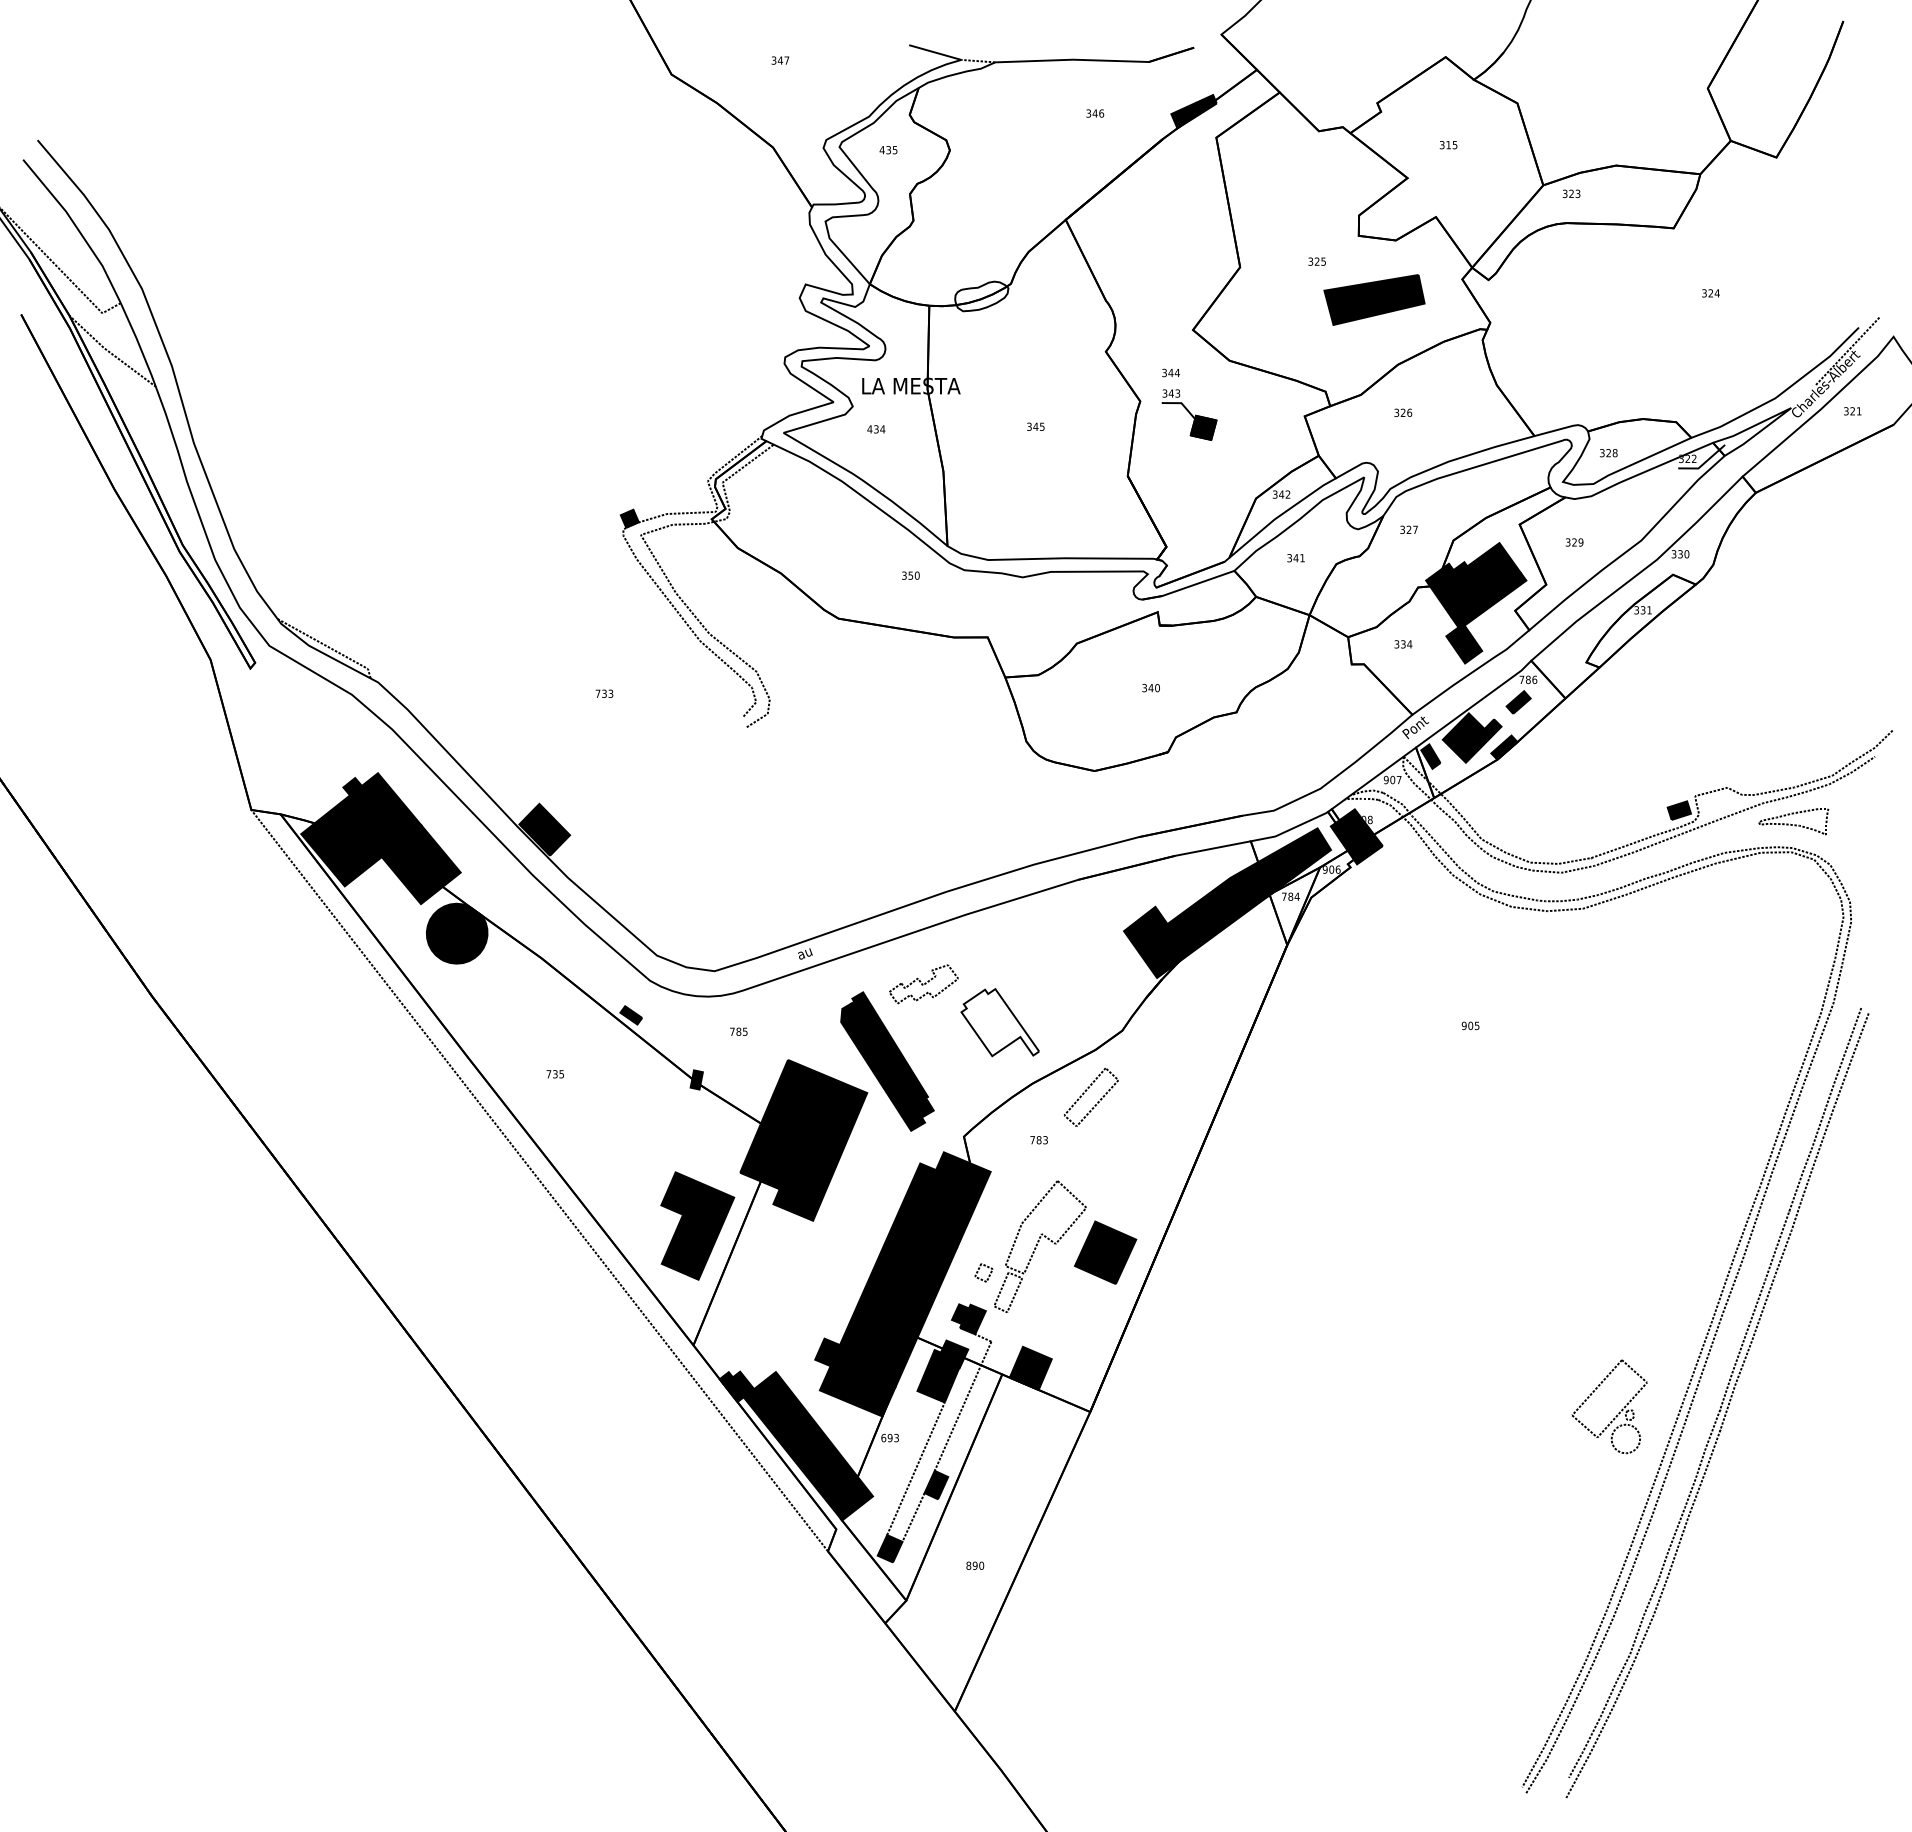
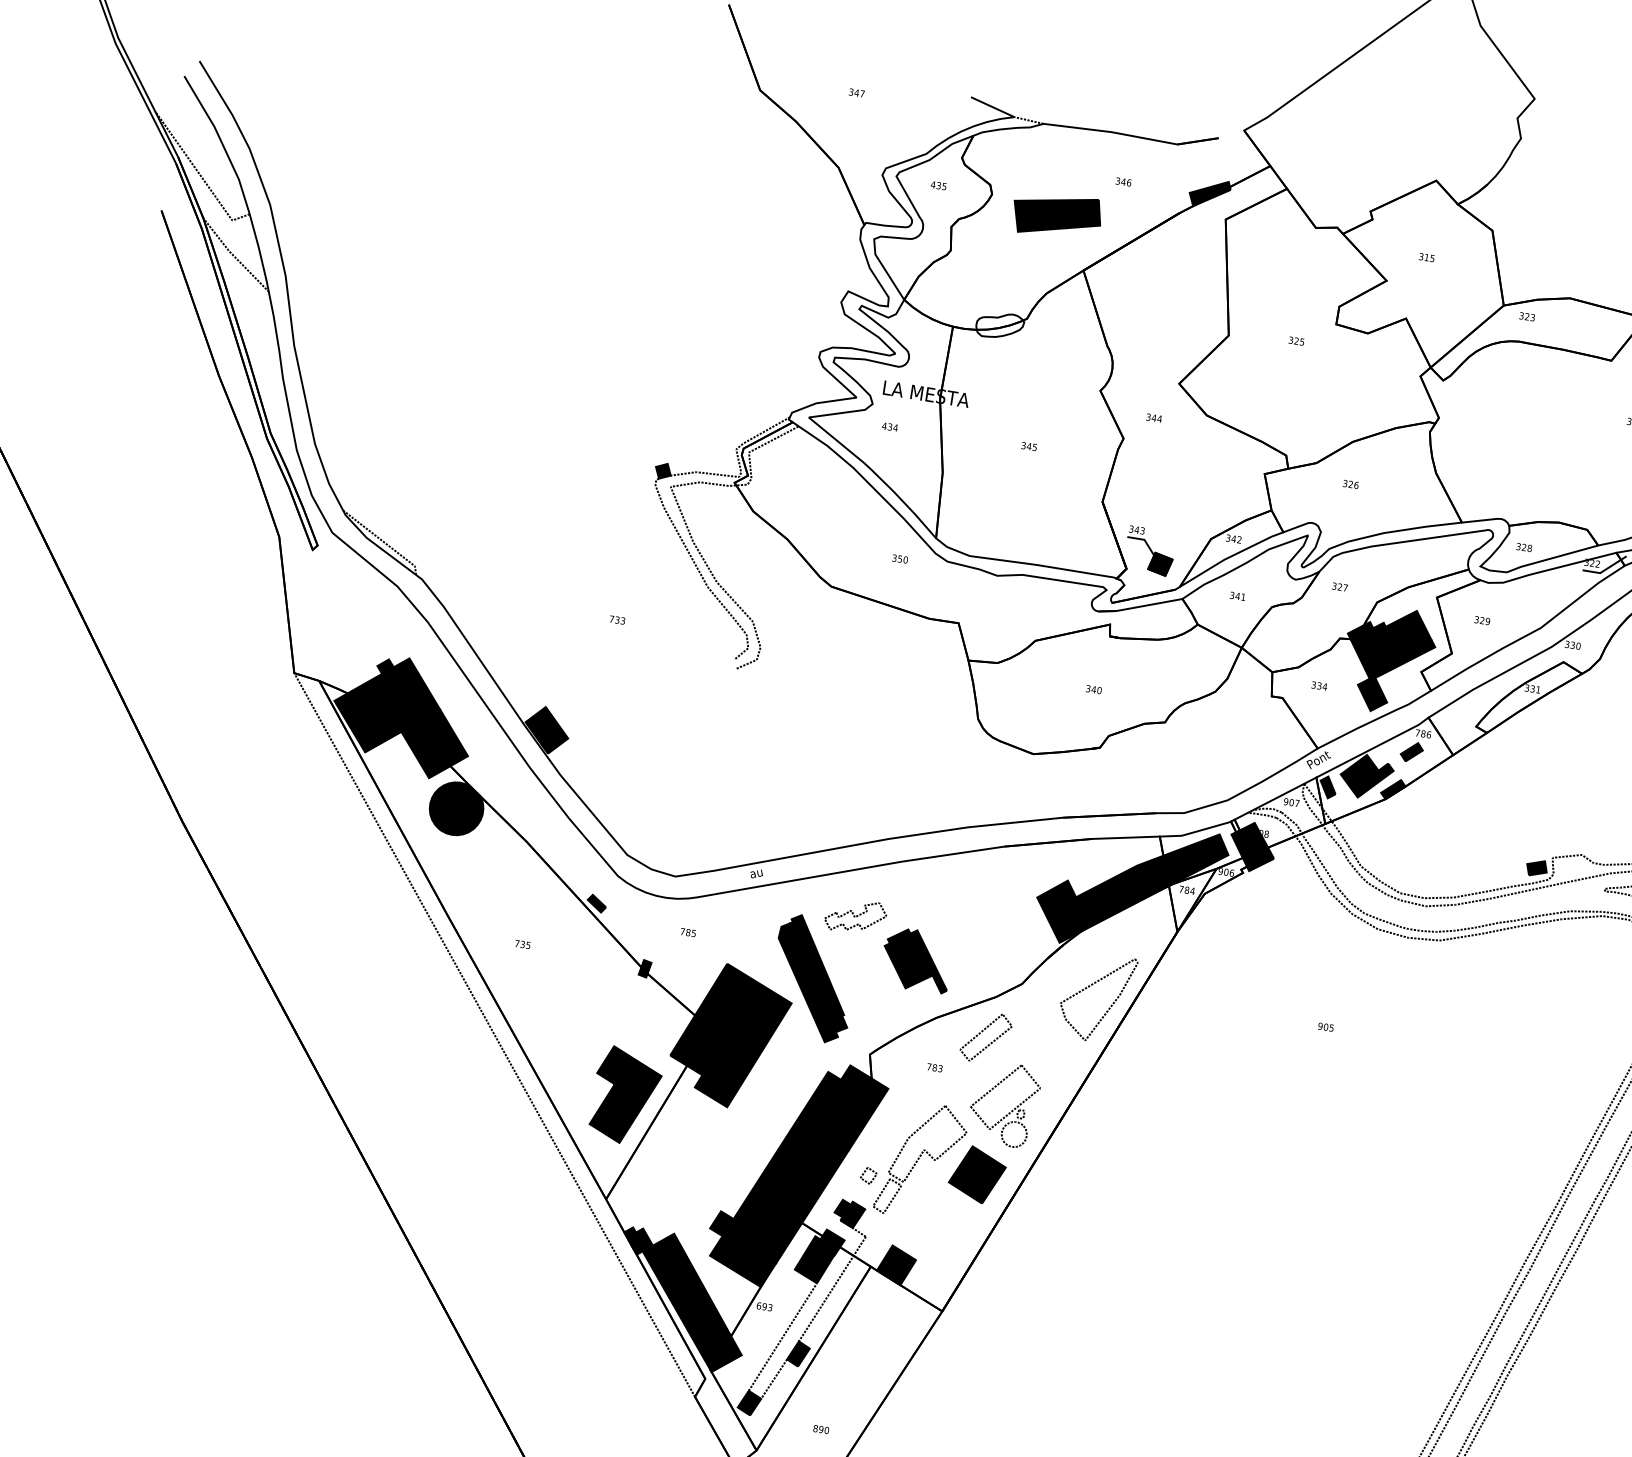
part: (1374, 299) -> (1057, 215), moved
part: (1189, 414) -> (1149, 550), moved
fill: (1000, 1022) -> (917, 960), added
part: (1198, 1022) -> (1089, 987), added
part: (1618, 1412) -> (1011, 1110), moved

